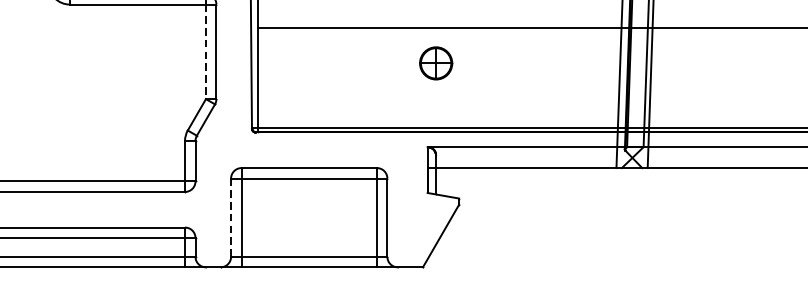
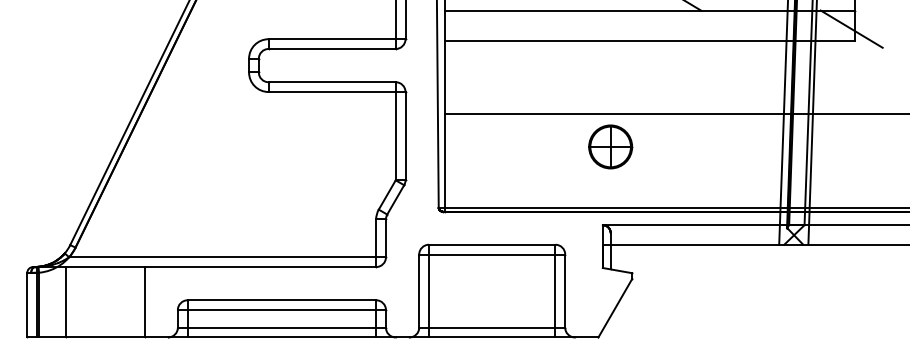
line: (205, 52) -> (395, 136), dashed -> solid
part: (435, 62) -> (610, 146), size x1.43
line: (231, 218) -> (419, 291), dashed -> solid

